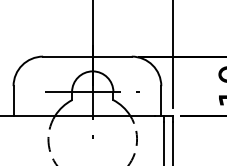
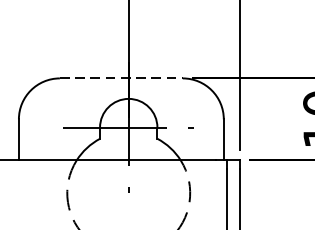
line: (87, 56) -> (121, 78), solid -> dashed

